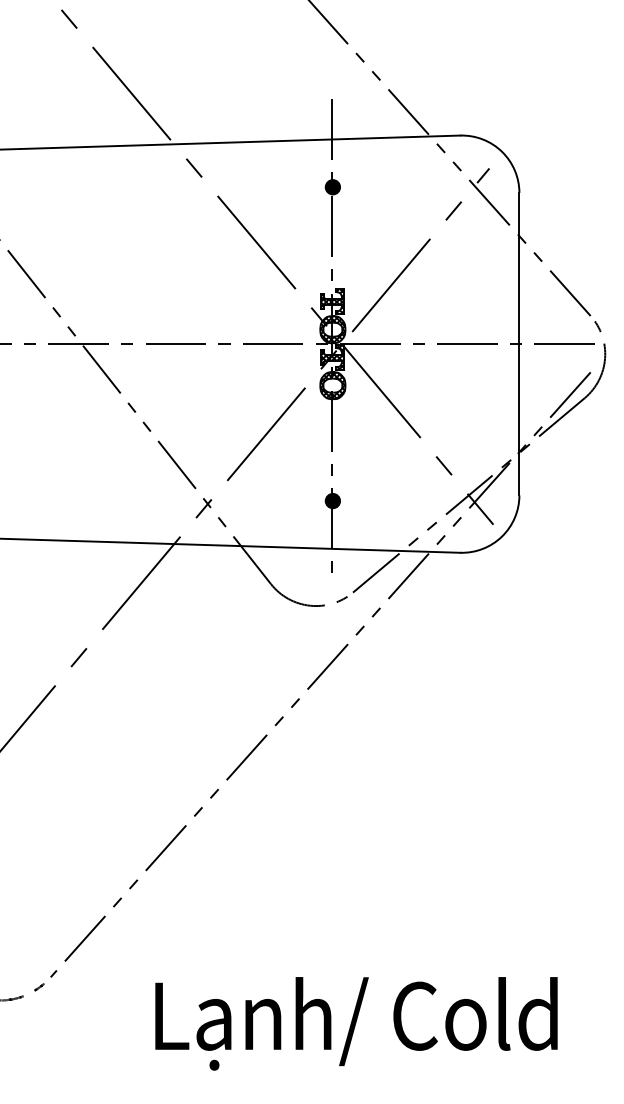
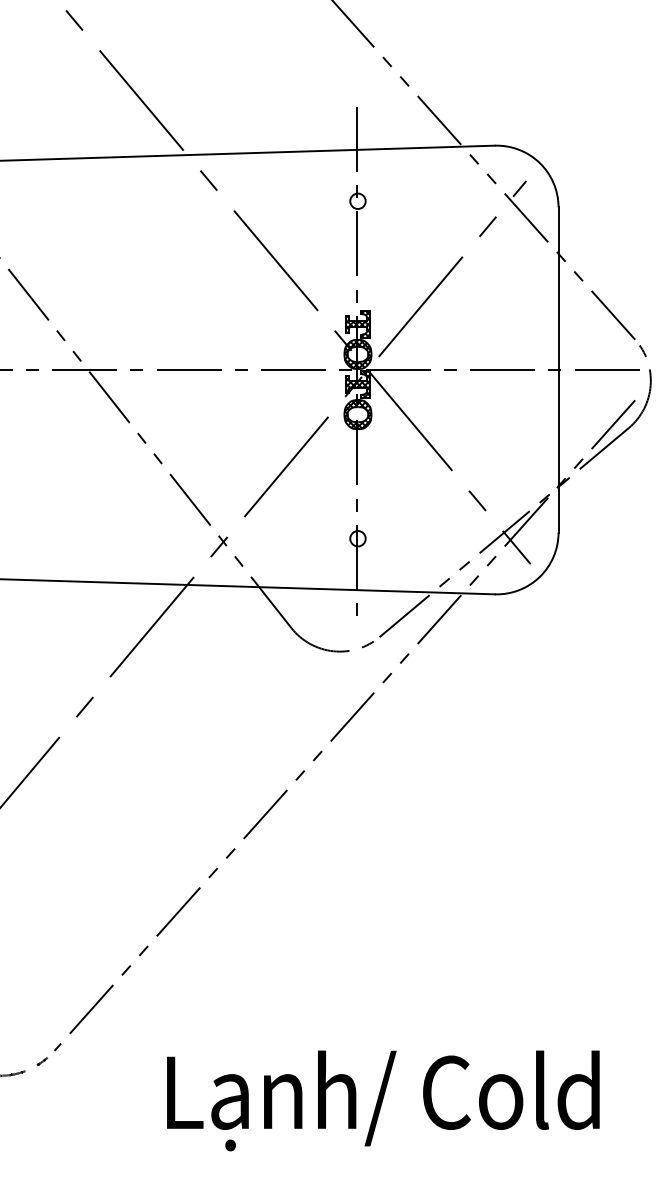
fill: (332, 187) -> (357, 201), removed
fill: (332, 500) -> (357, 538), removed

